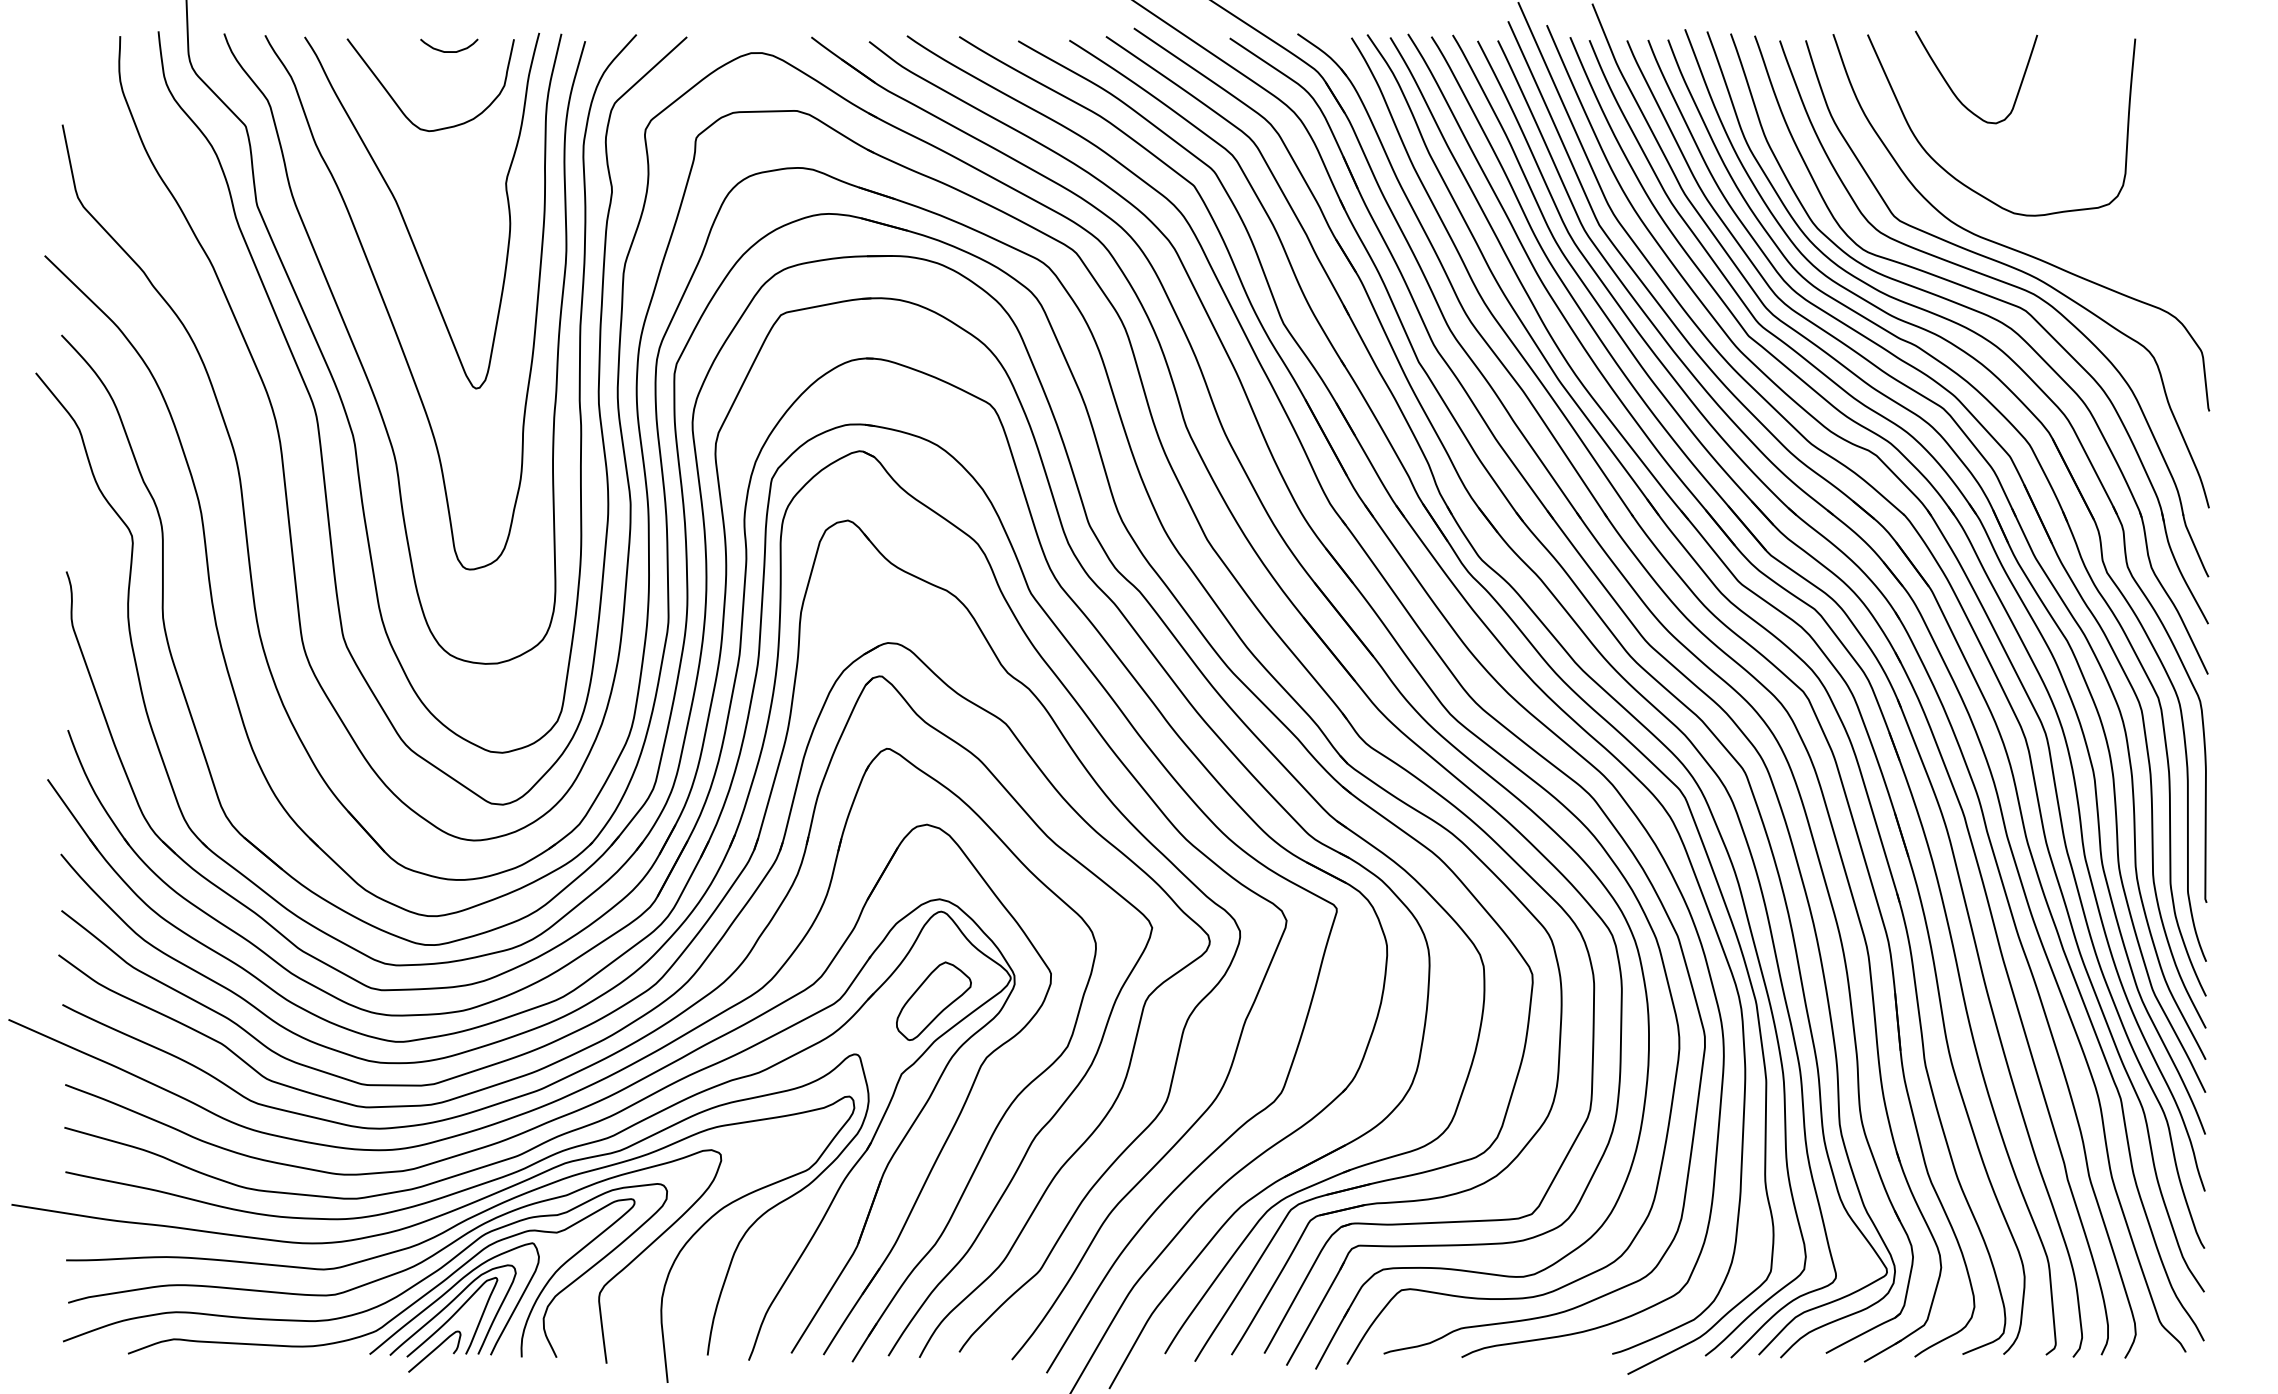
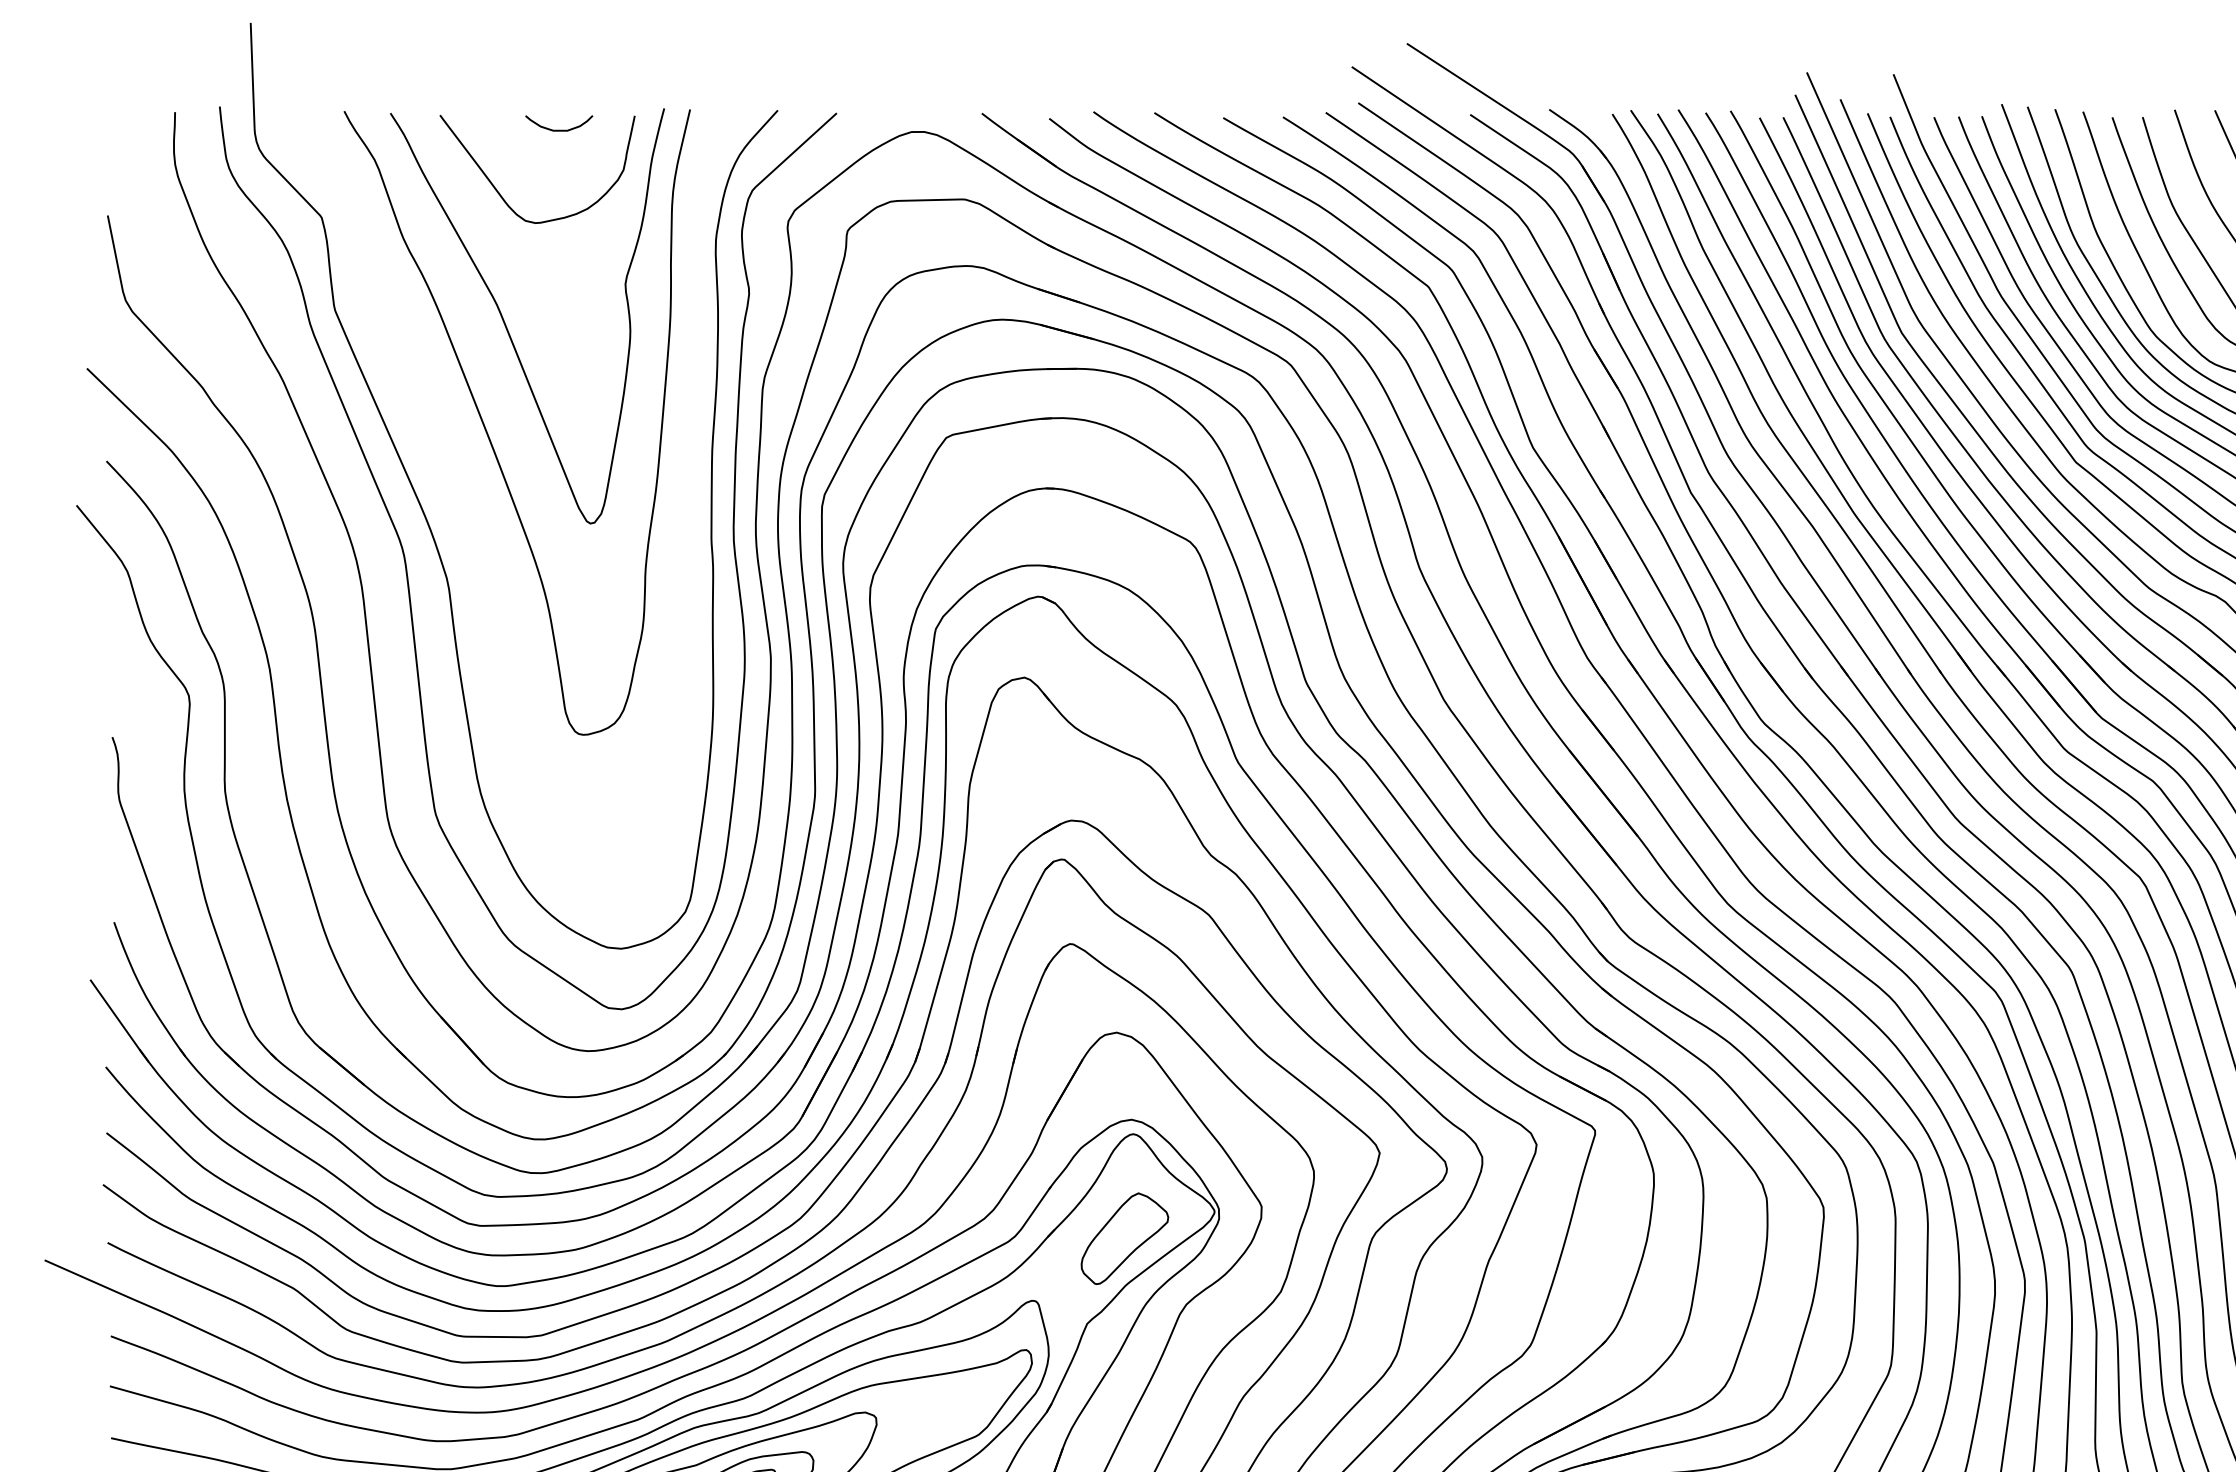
curve: (362, 363) -> (457, 494), removed

